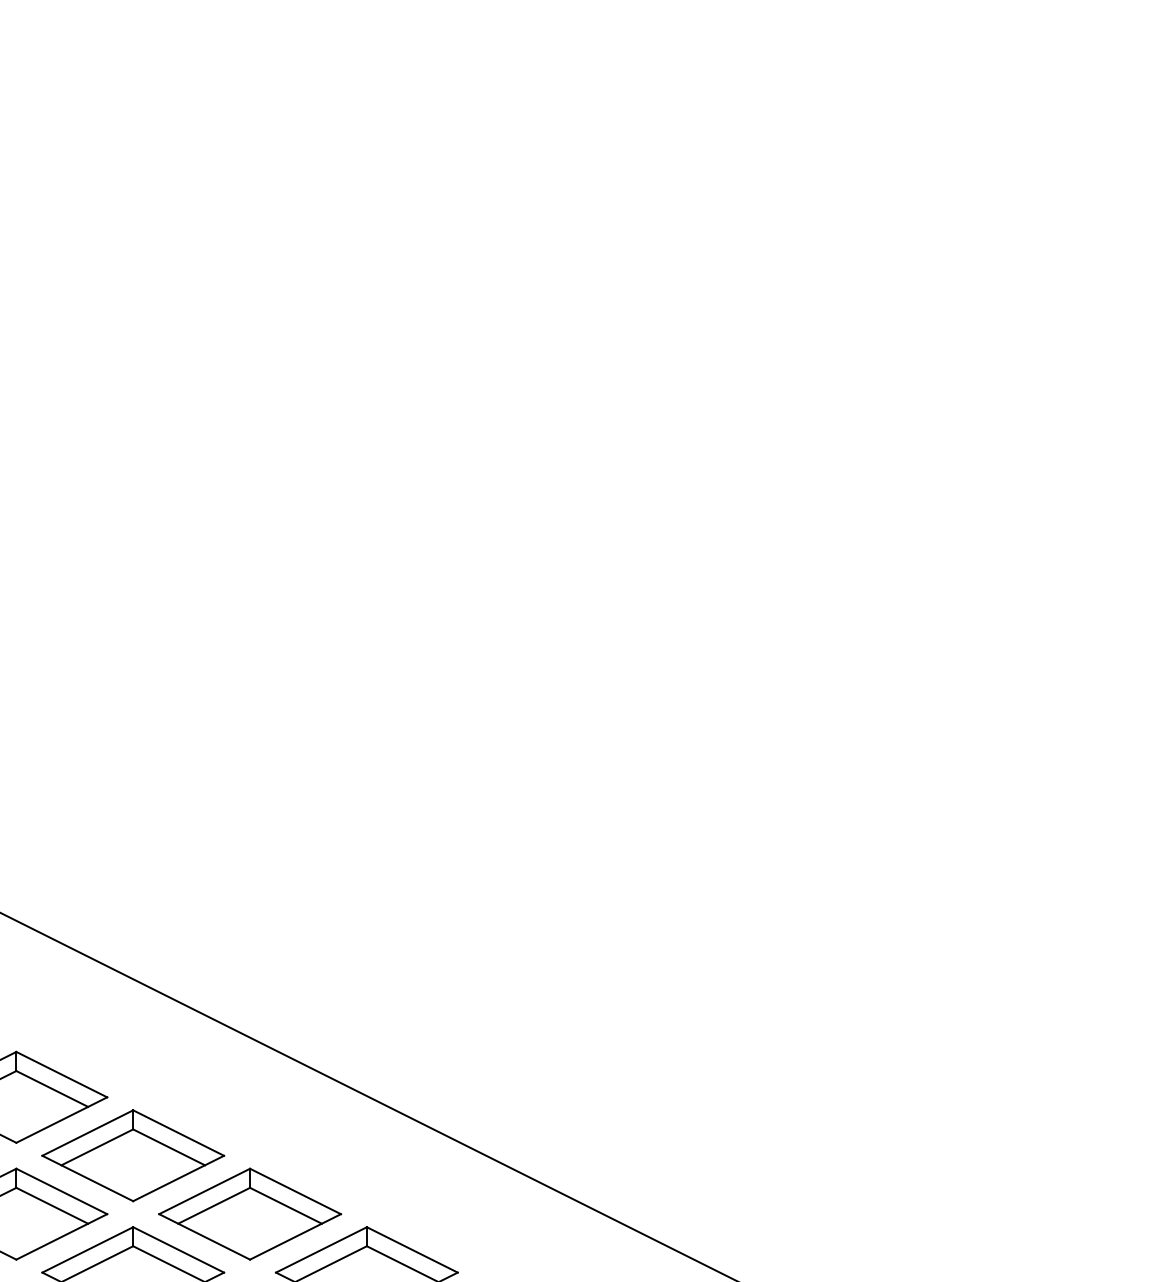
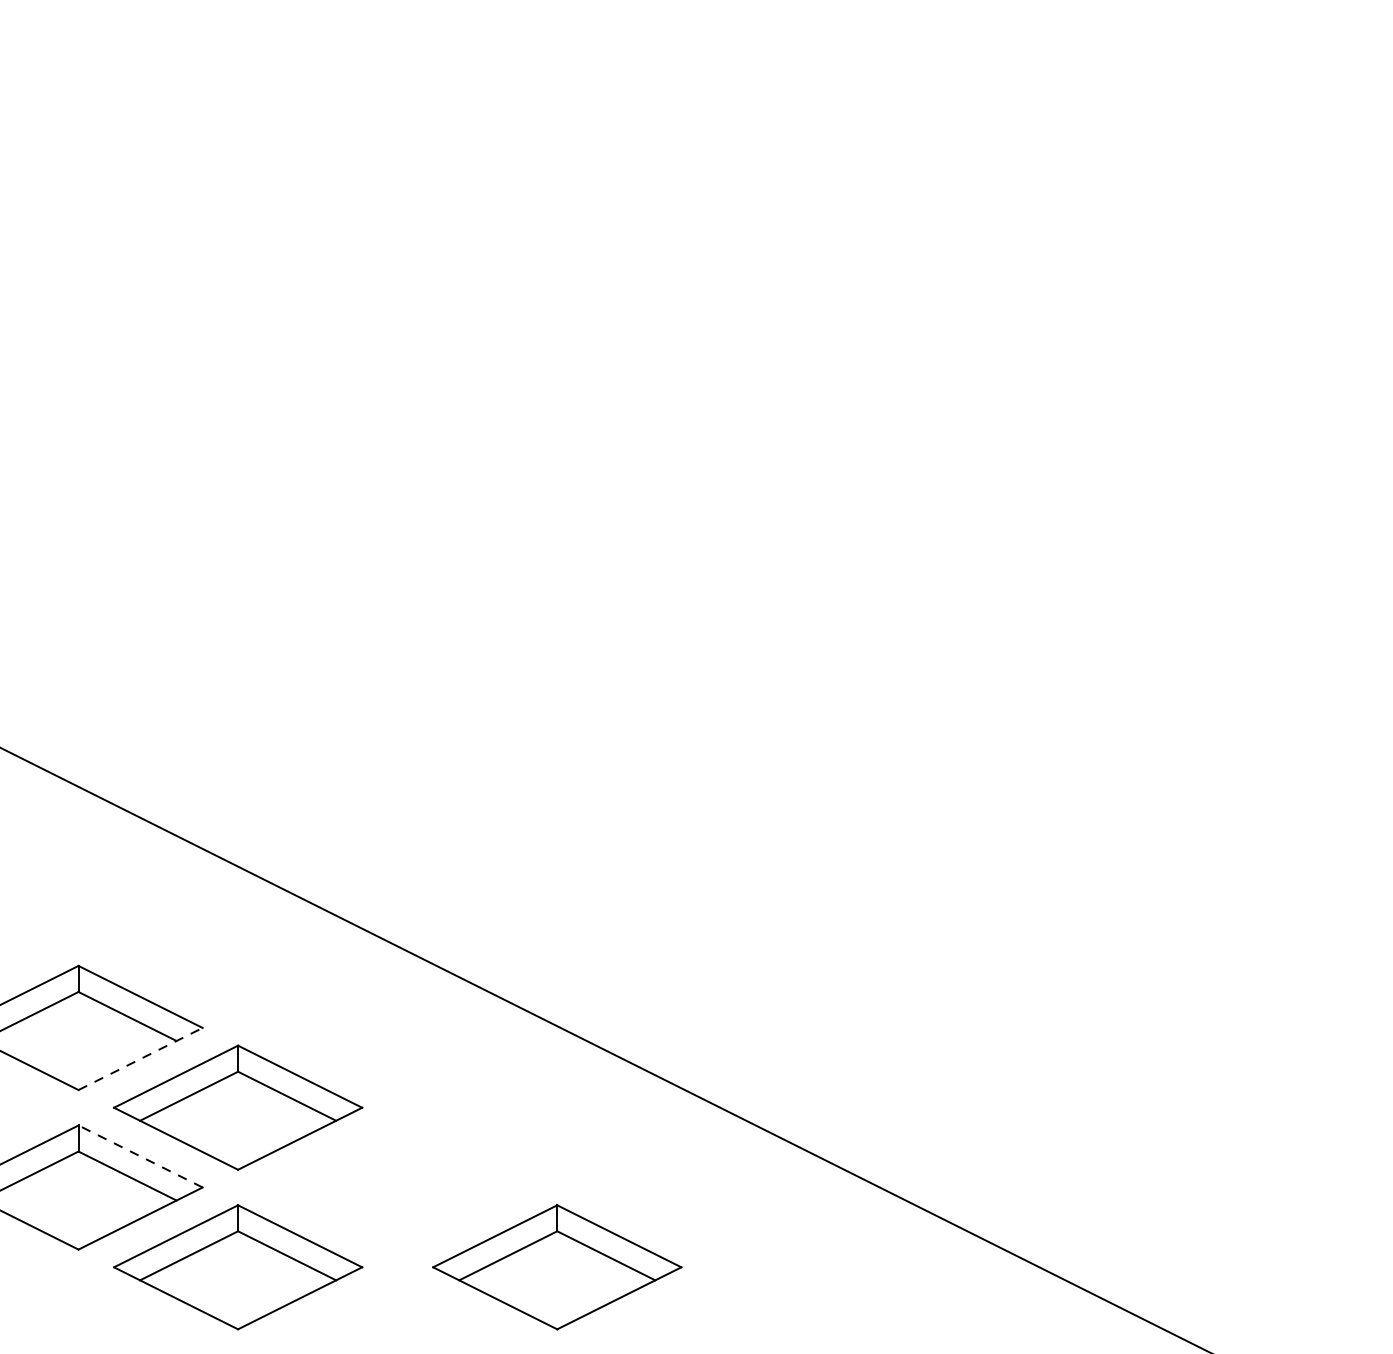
line: (61, 1120) -> (140, 1059), solid -> dashed
line: (61, 1191) -> (140, 1156), solid -> dashed
part: (249, 1213) -> (396, 1186), removed

